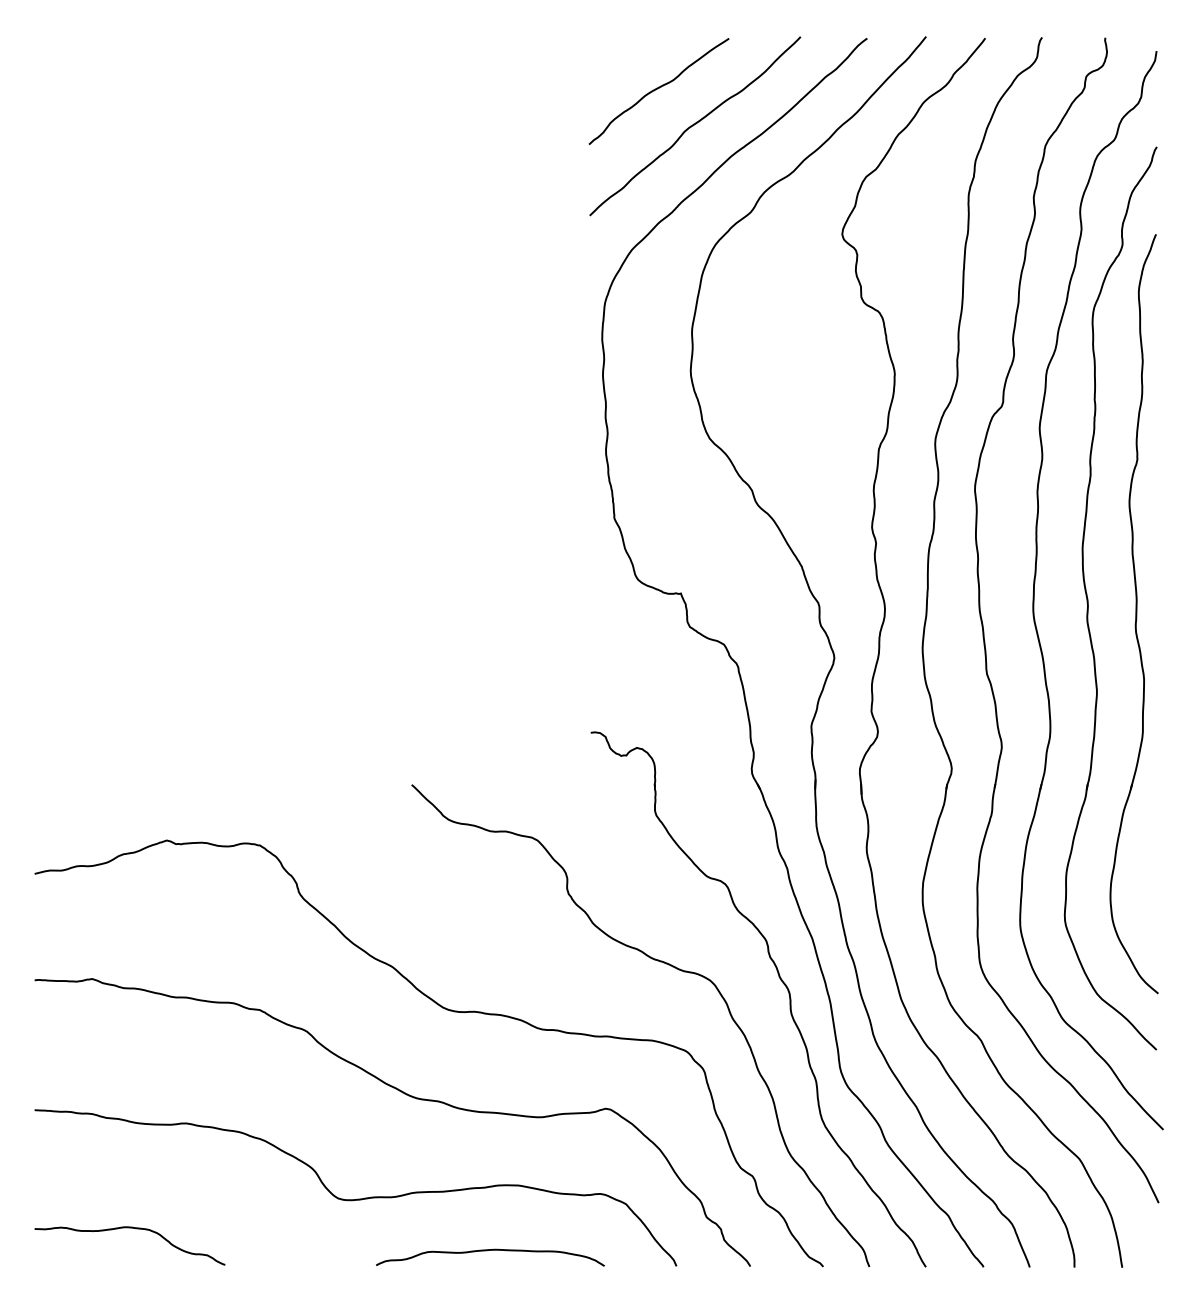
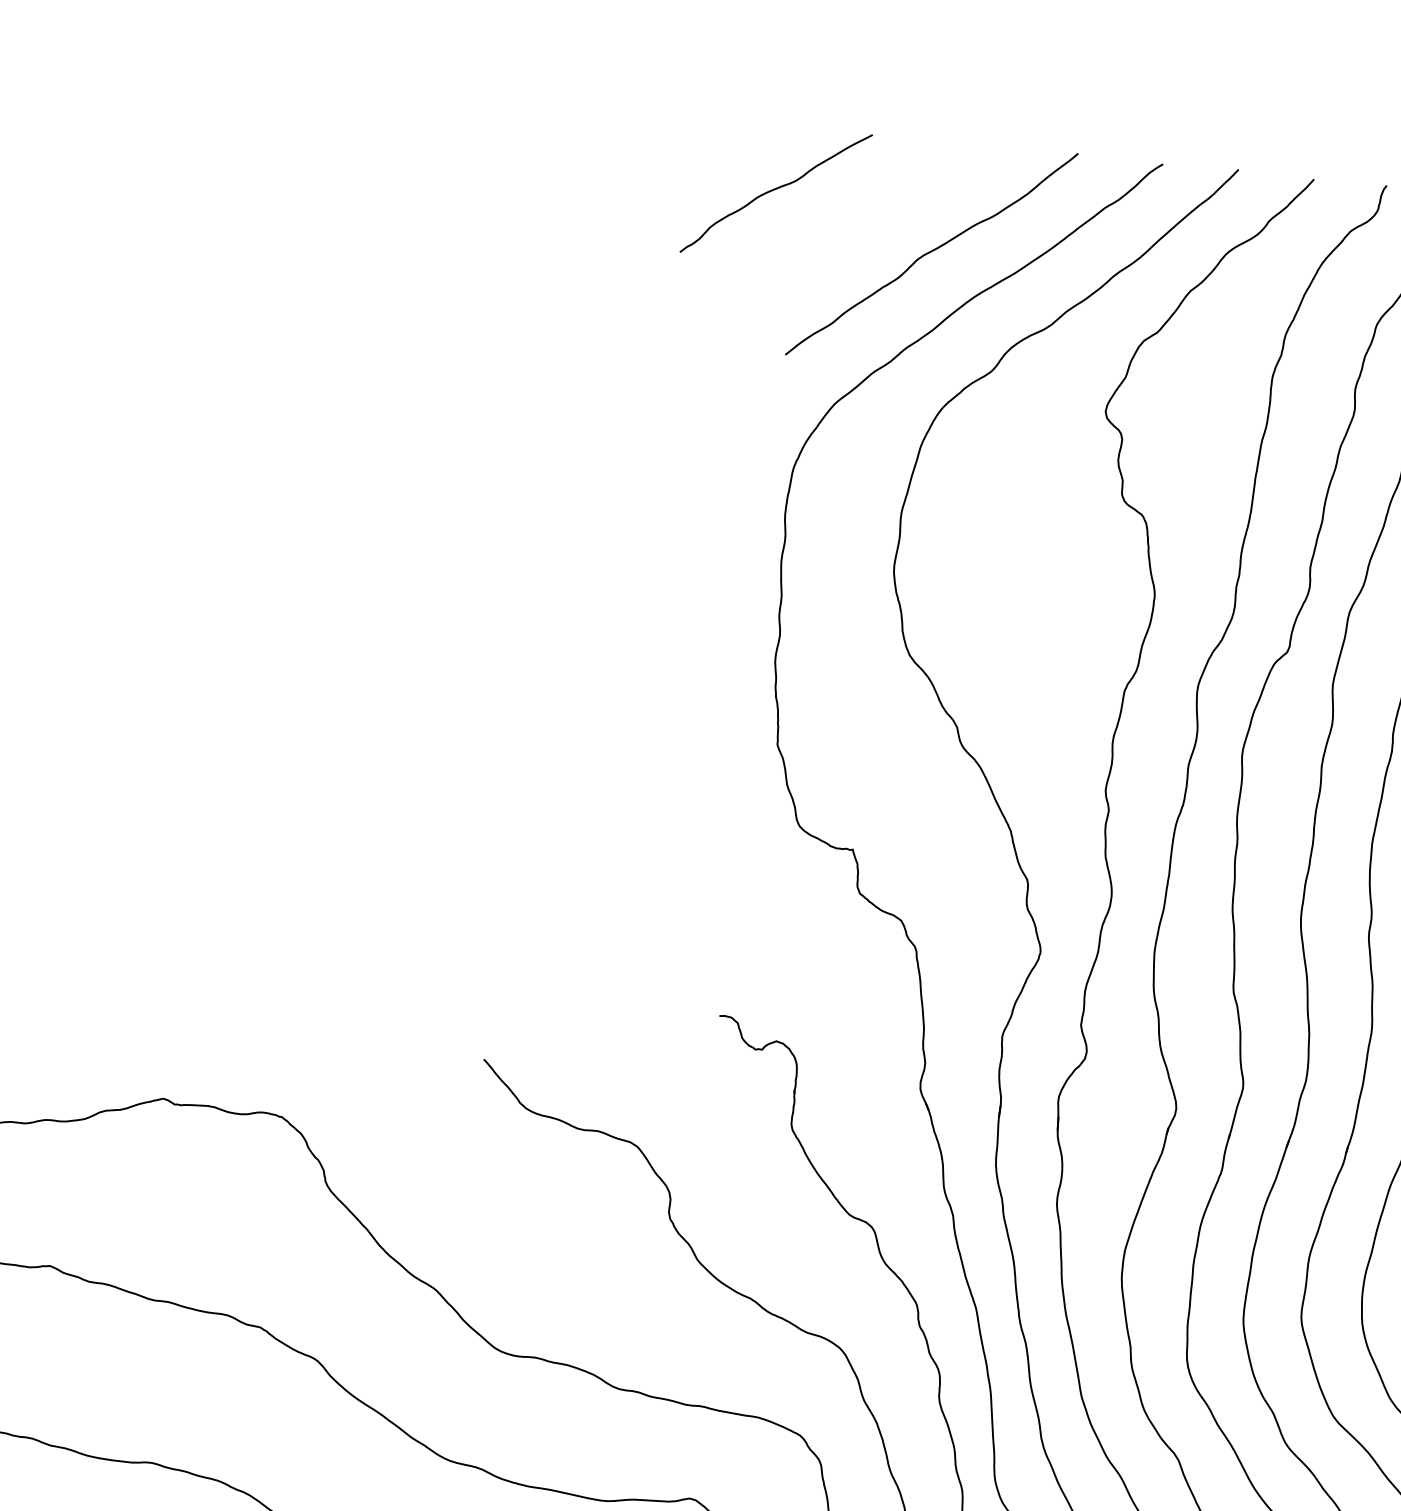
curve: (657, 89) -> (774, 190), moved

